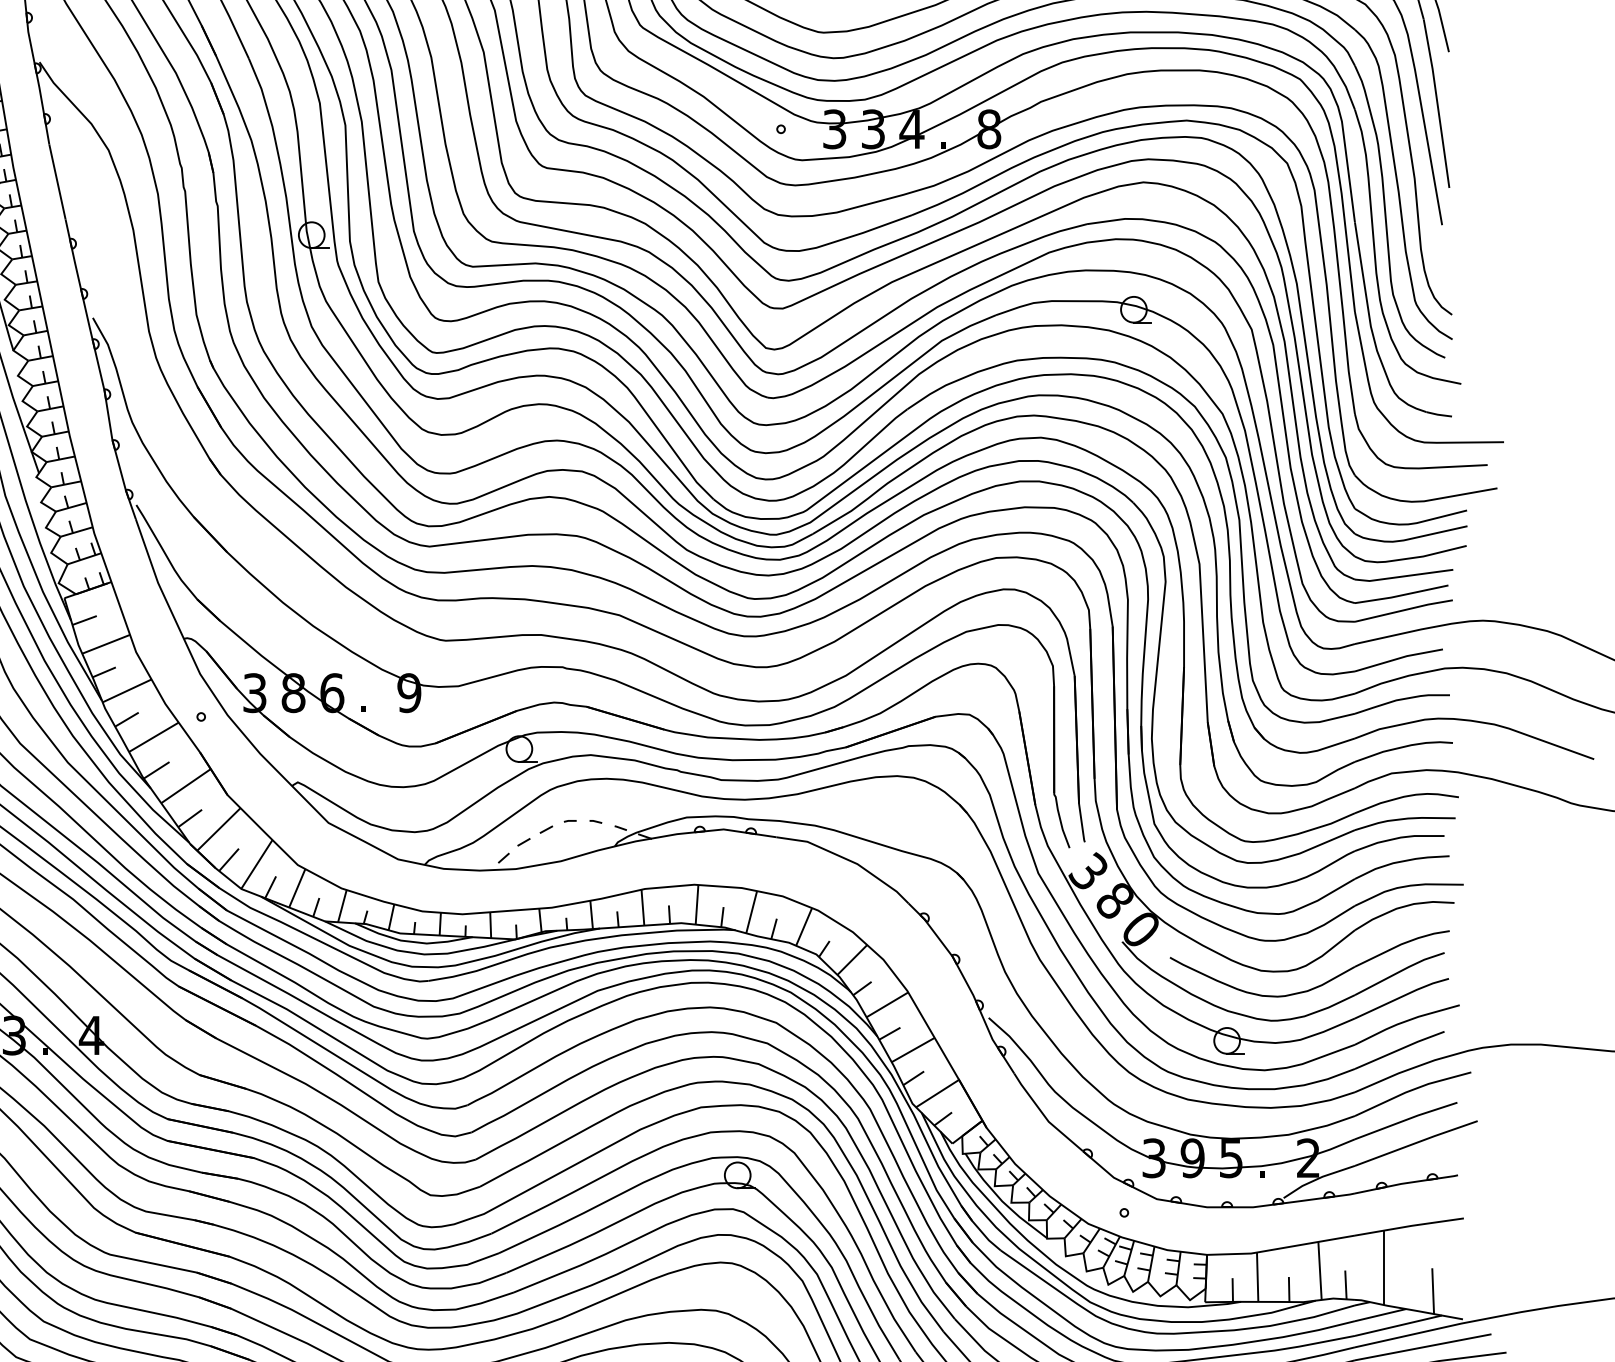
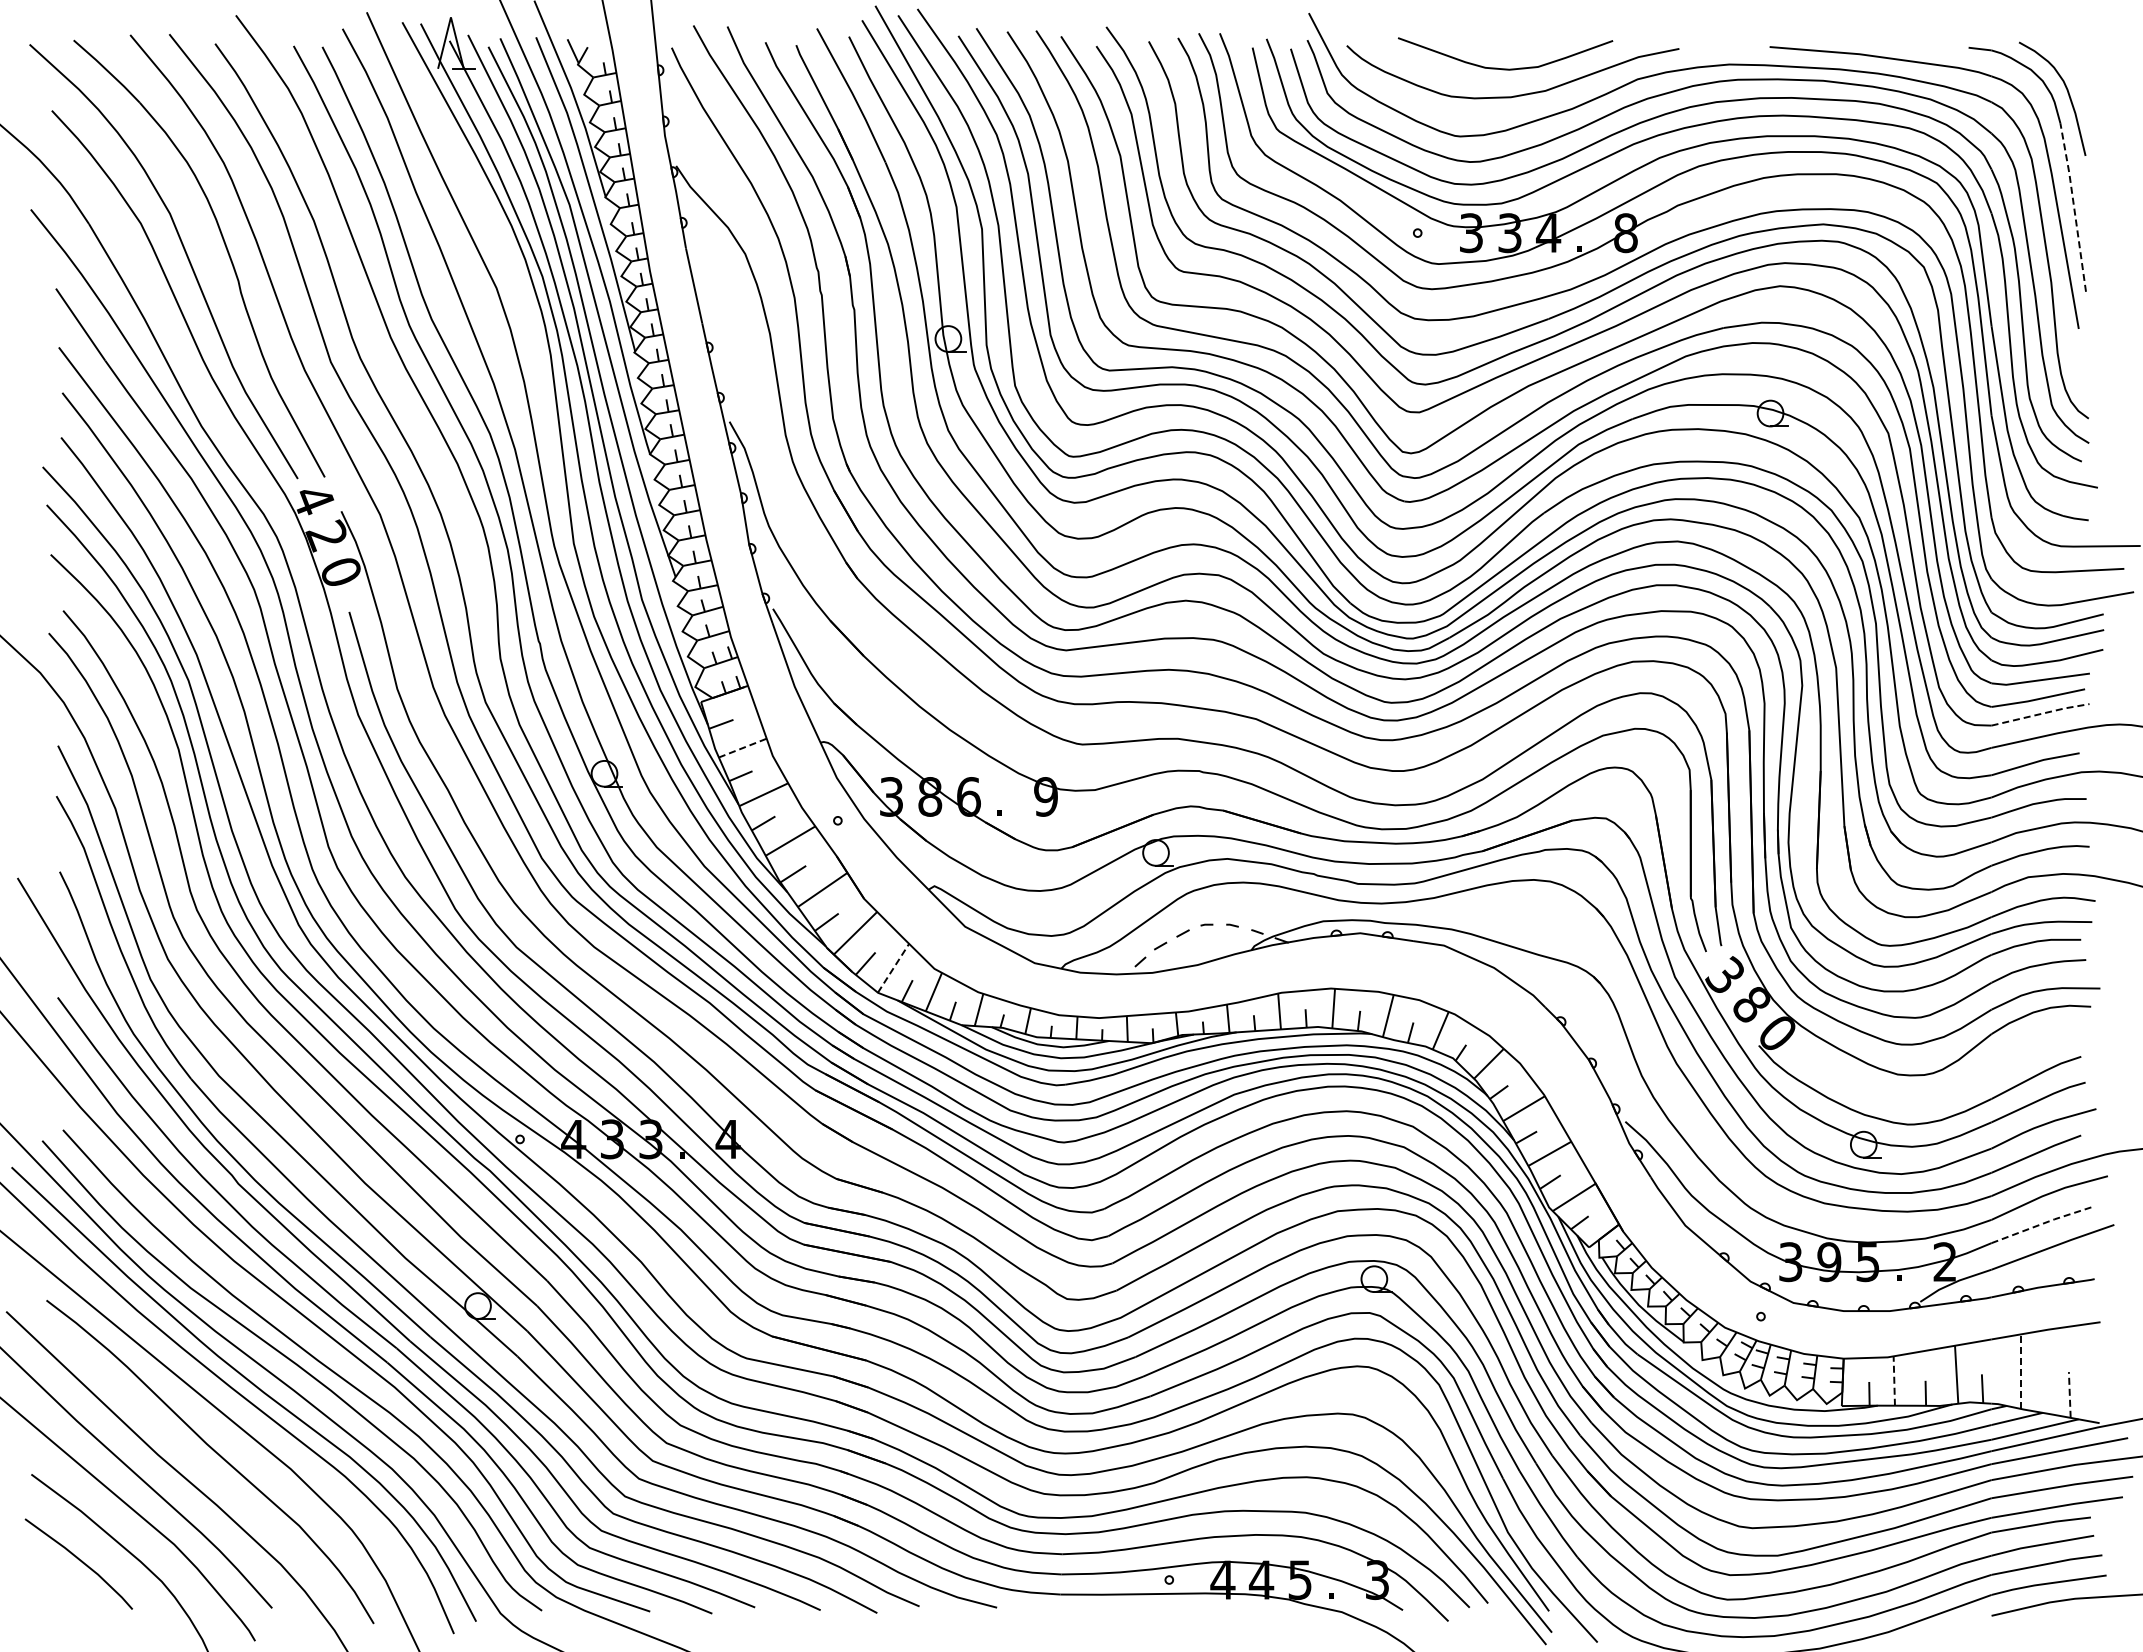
line: (1436, 102) -> (2073, 206), solid -> dashed
line: (1404, 609) -> (2041, 713), solid -> dashed
line: (105, 644) -> (742, 748), solid -> dashed
line: (256, 864) -> (893, 968), solid -> dashed
part: (1319, 984) -> (1956, 1088), removed
line: (1406, 1119) -> (2043, 1223), solid -> dashed
line: (1383, 1267) -> (2020, 1371), solid -> dashed
line: (1257, 1277) -> (1894, 1381), solid -> dashed
line: (1432, 1290) -> (2069, 1394), solid -> dashed

